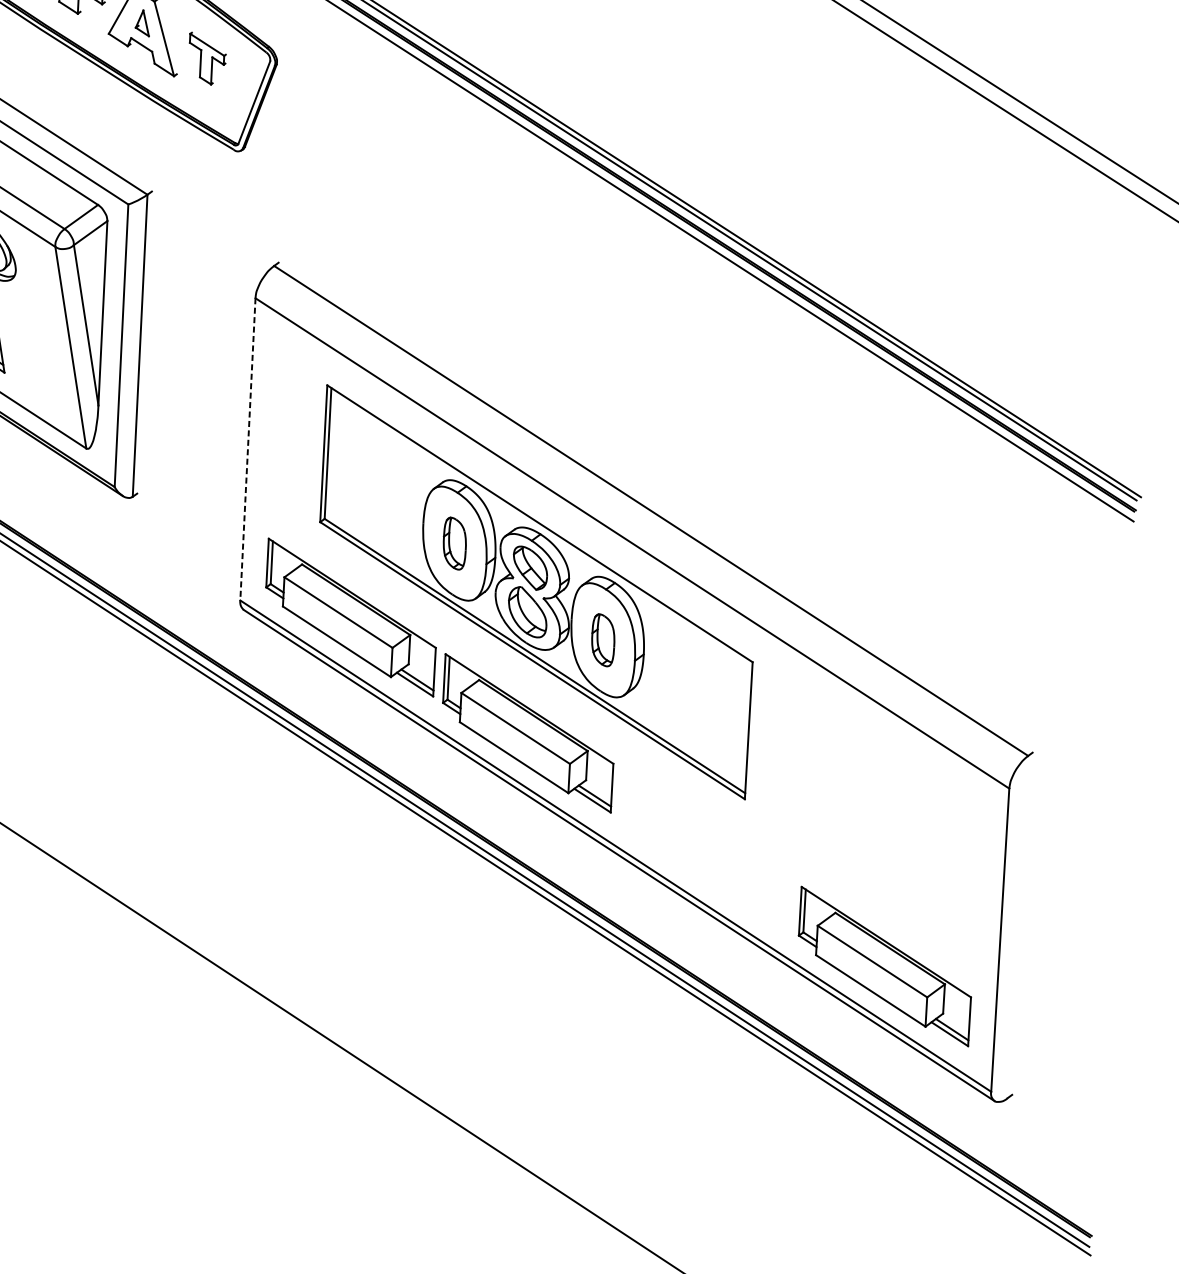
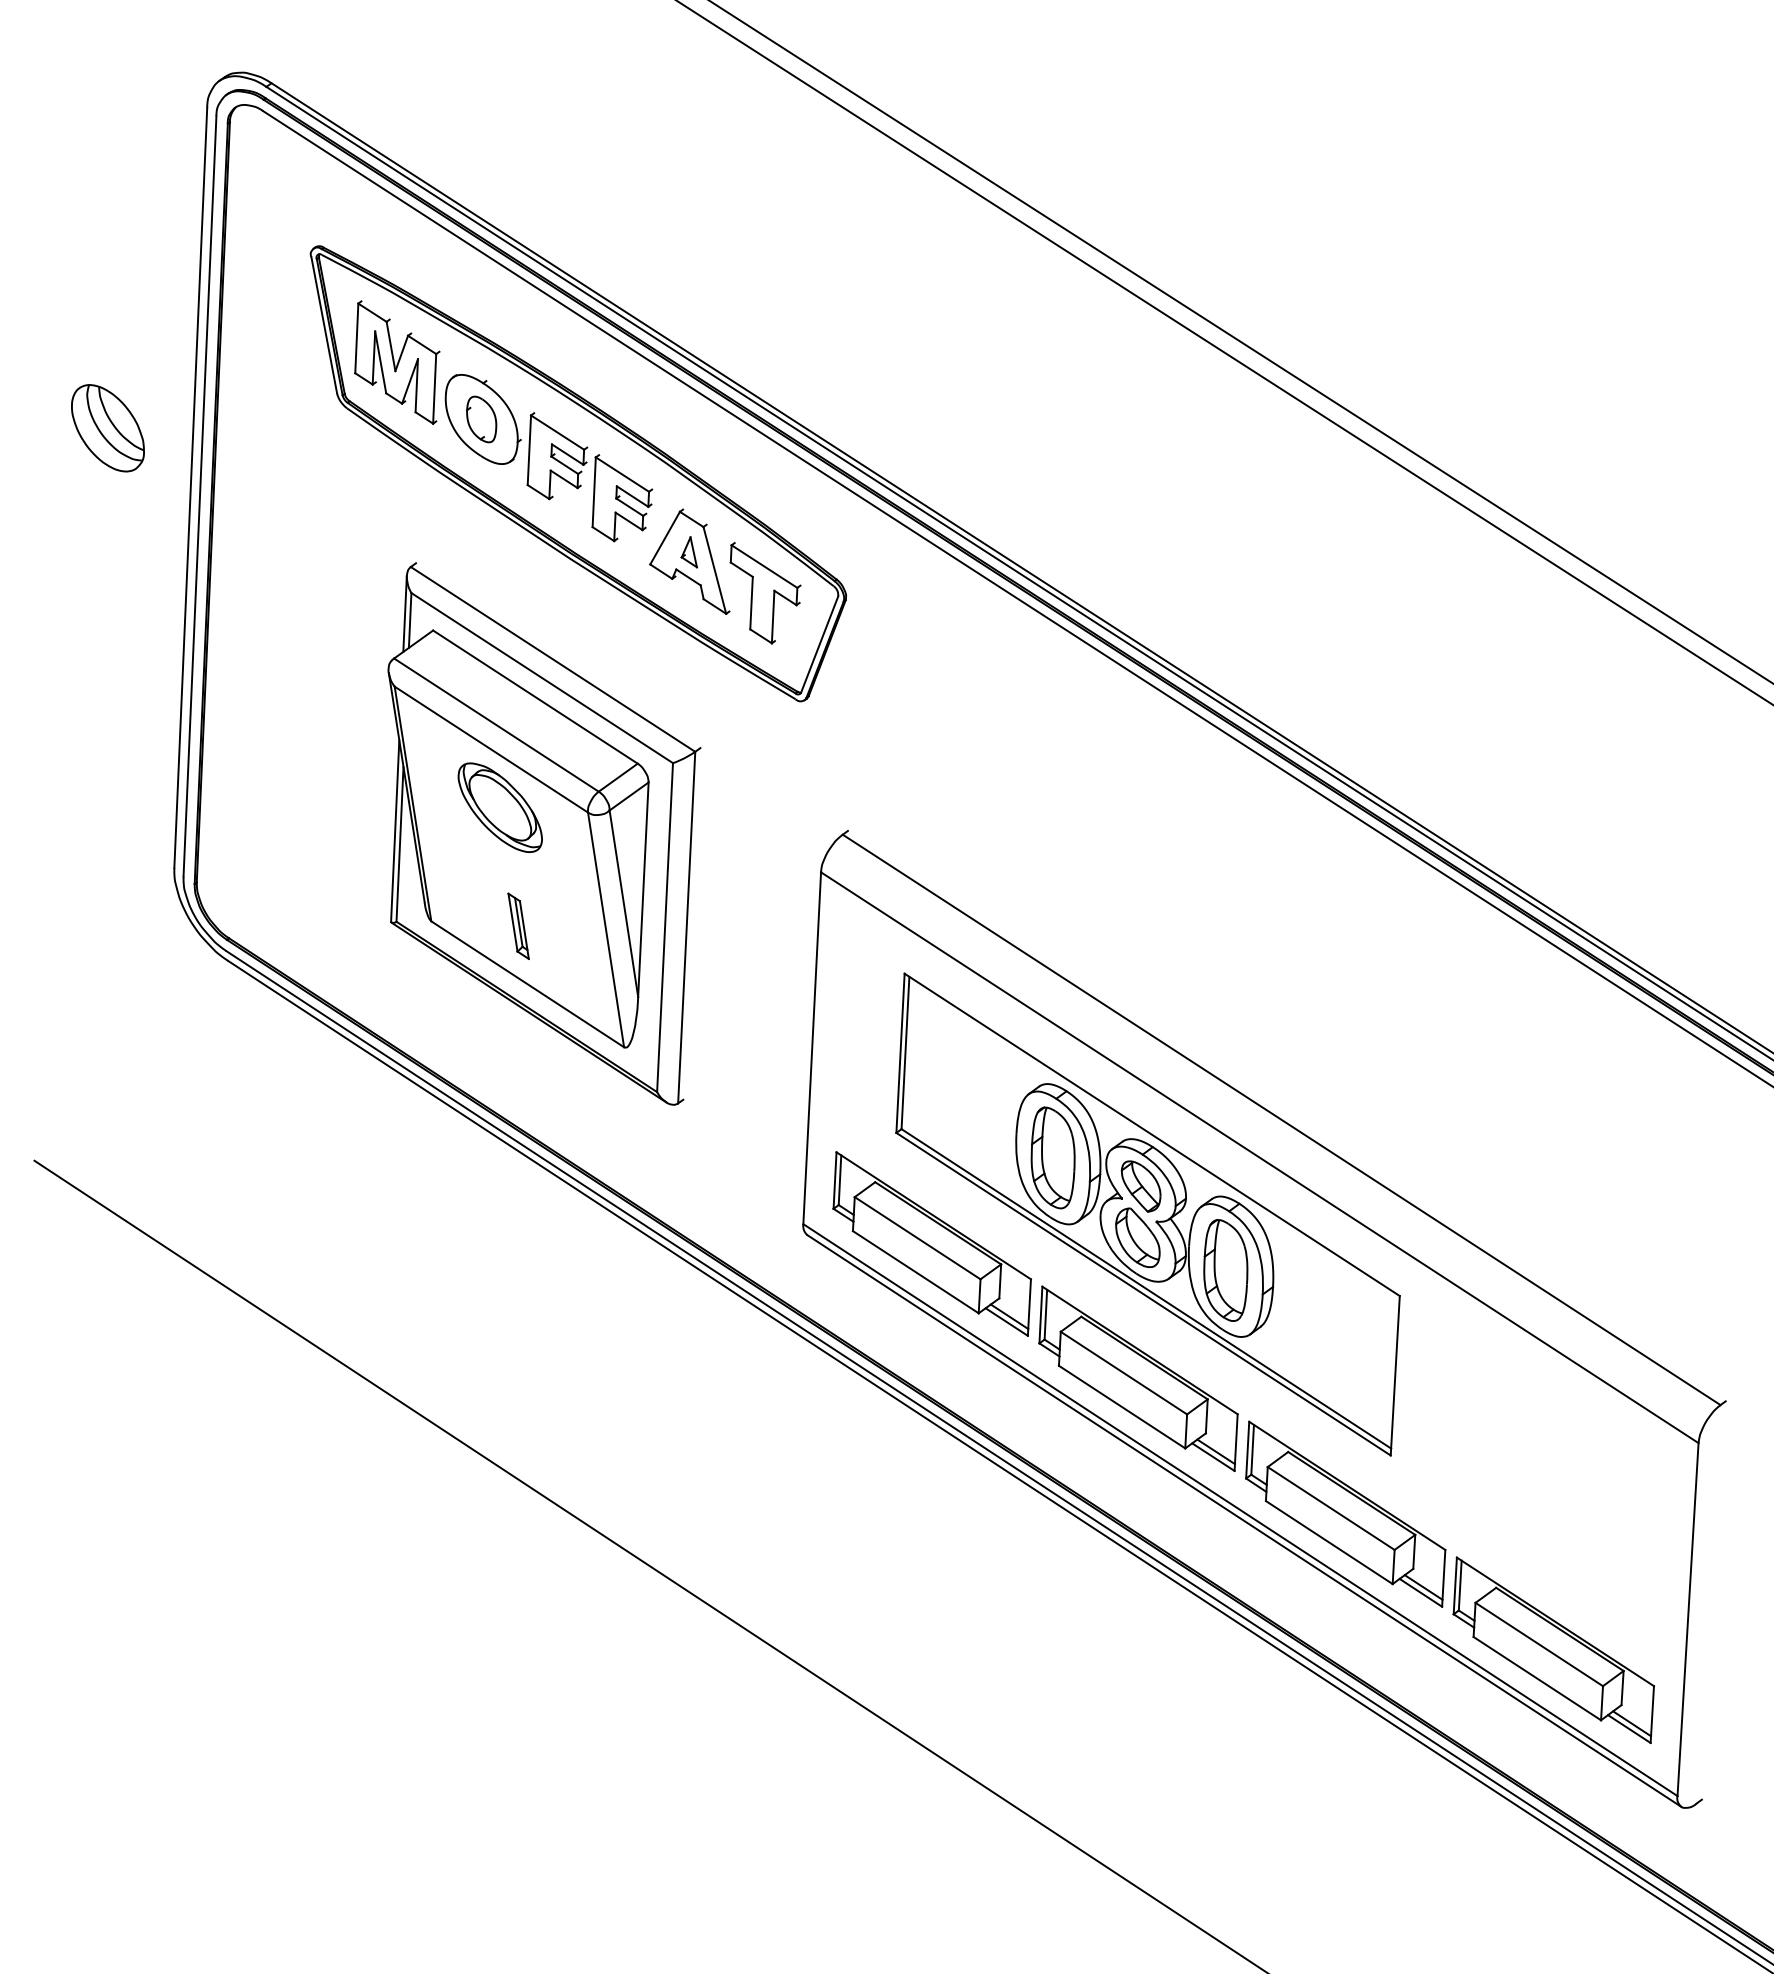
part: (207, 58) -> (765, 593), size x1.67
line: (248, 449) -> (812, 1048), dashed -> solid
part: (454, 543) -> (1052, 1157), size x1.67
part: (602, 640) -> (1225, 1270), size x1.67
part: (706, 849) -> (1345, 1513), added

